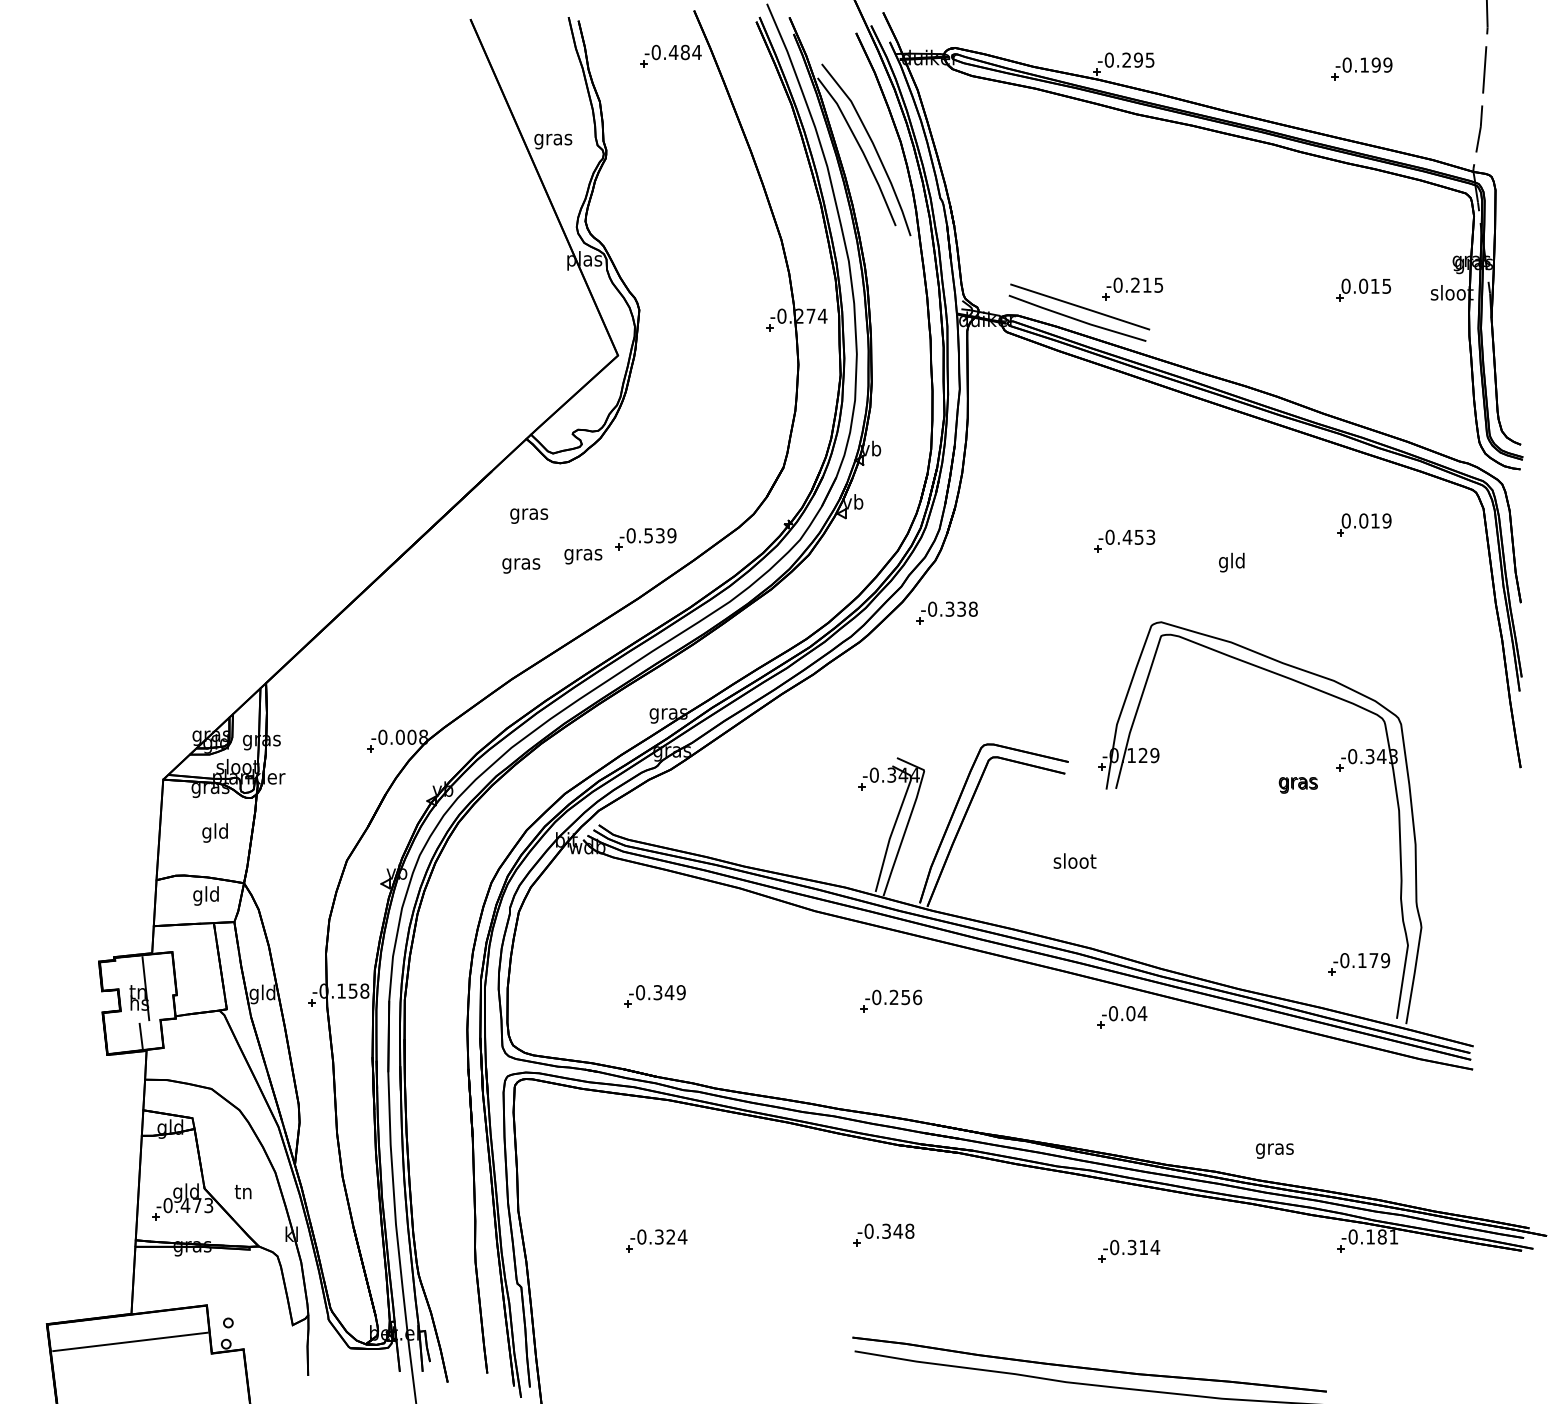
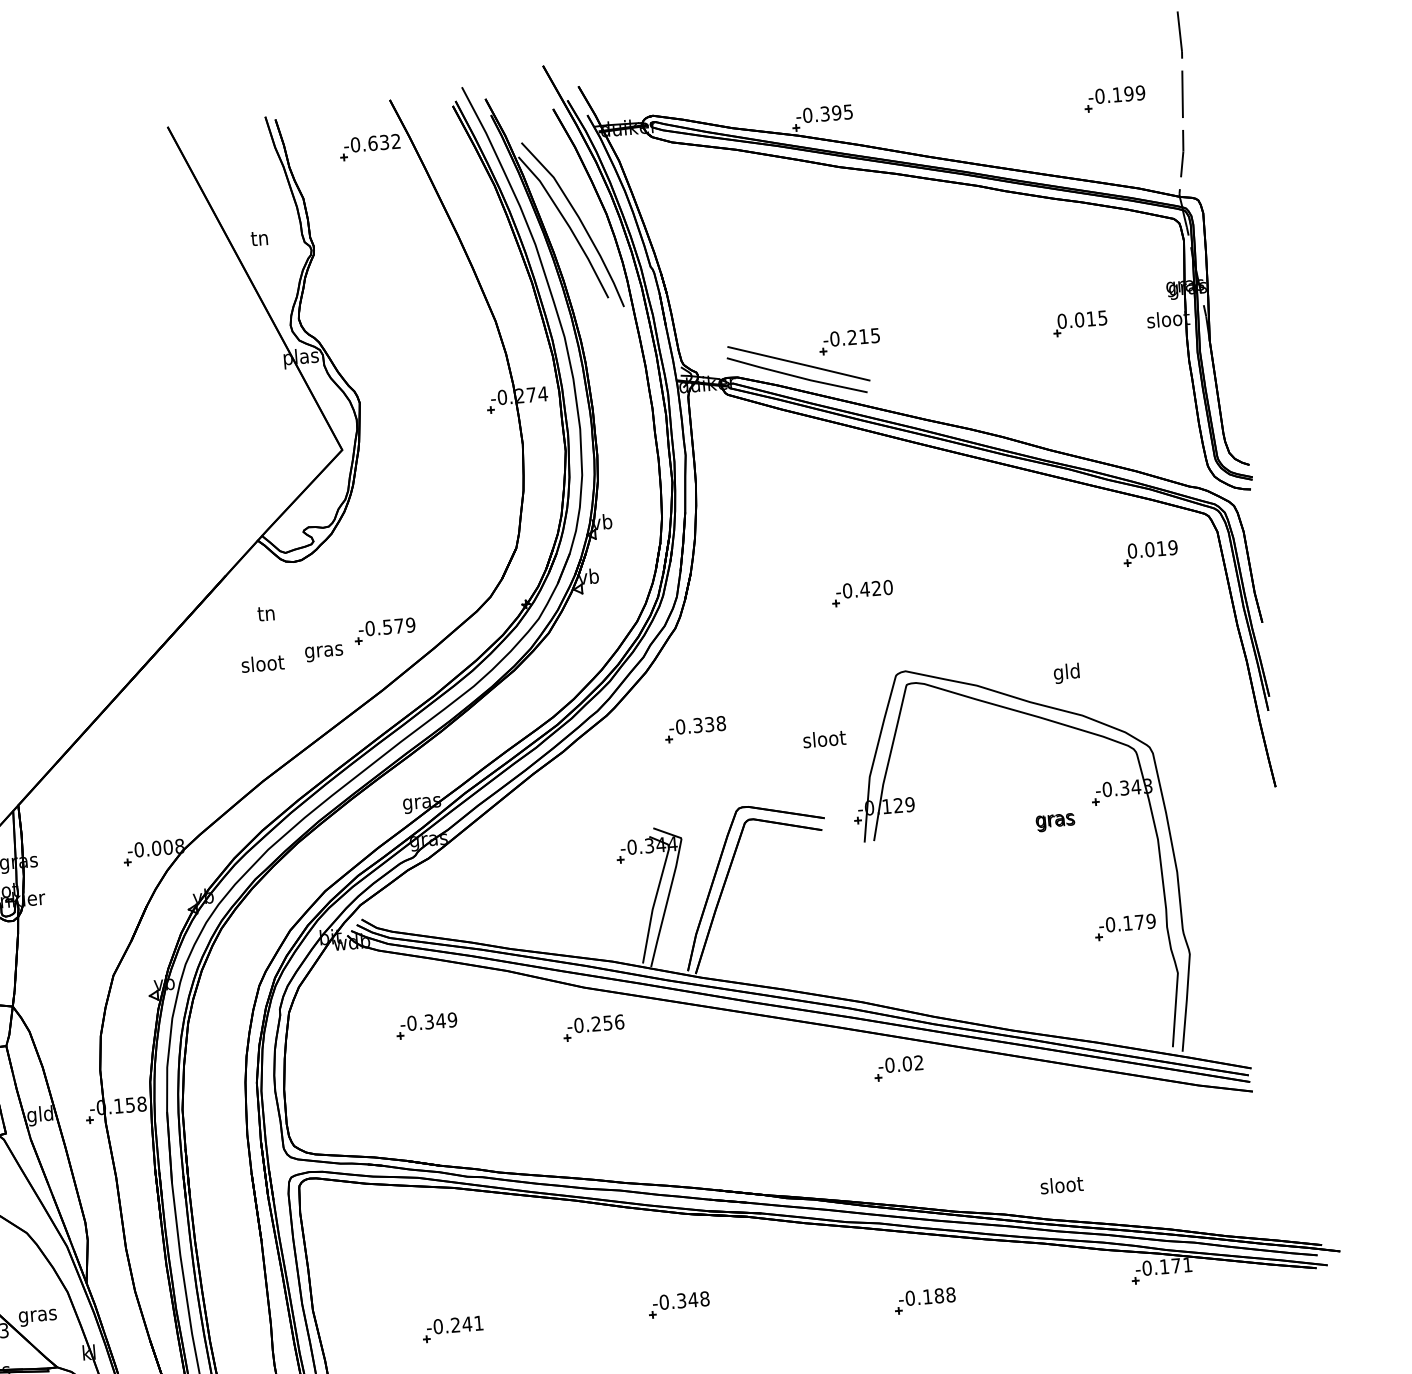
text: (684, 52) -> (383, 142), -0.484 -> -0.632
text: (1126, 60) -> (824, 114), -0.295 -> -0.395
part: (1361, 68) -> (1114, 98), moved
text: (553, 140) -> (260, 240), gras -> tn
text: (529, 514) -> (267, 615), gras -> tn
part: (1364, 524) -> (1150, 553), moved
text: (660, 535) -> (399, 625), -0.539 -> -0.579
text: (1144, 536) -> (881, 587), -0.453 -> -0.420
text: (1231, 562) -> (1066, 673), moved
text: (521, 563) -> (263, 665), gras -> sloot
part: (946, 612) -> (694, 729), moved
text: (1074, 860) -> (823, 738), moved
part: (1359, 964) -> (1125, 927), moved
part: (654, 996) -> (426, 1026), moved
part: (891, 1000) -> (593, 1027), moved
text: (1142, 1013) -> (918, 1062), -0.04 -> -0.02
text: (1274, 1148) -> (1061, 1186), gras -> sloot
text: (243, 1193) -> (37, 1315), tn -> gras
text: (671, 1236) -> (467, 1323), -0.324 -> -0.241
text: (1381, 1236) -> (1175, 1265), -0.181 -> -0.171
text: (1143, 1247) -> (939, 1295), -0.314 -> -0.188

